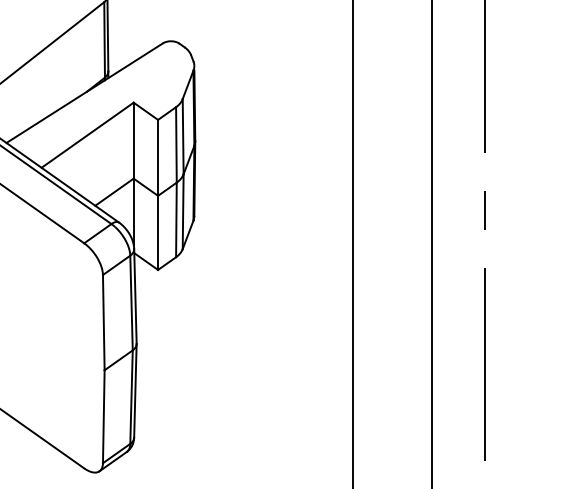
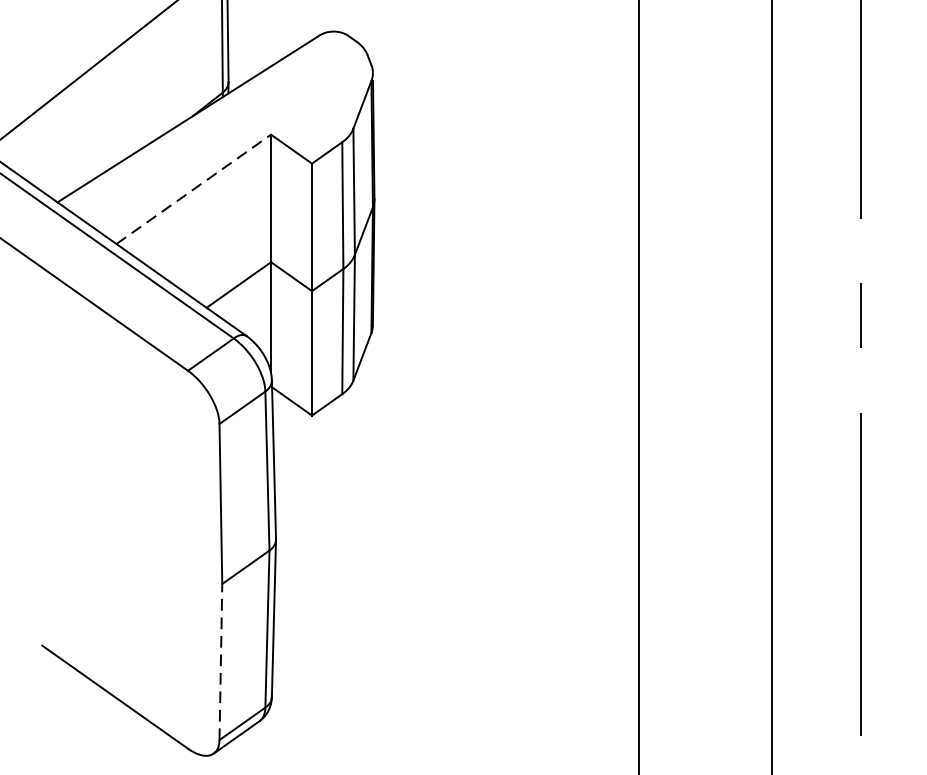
line: (88, 134) -> (195, 188), solid -> dashed
line: (103, 416) -> (220, 661), solid -> dashed

